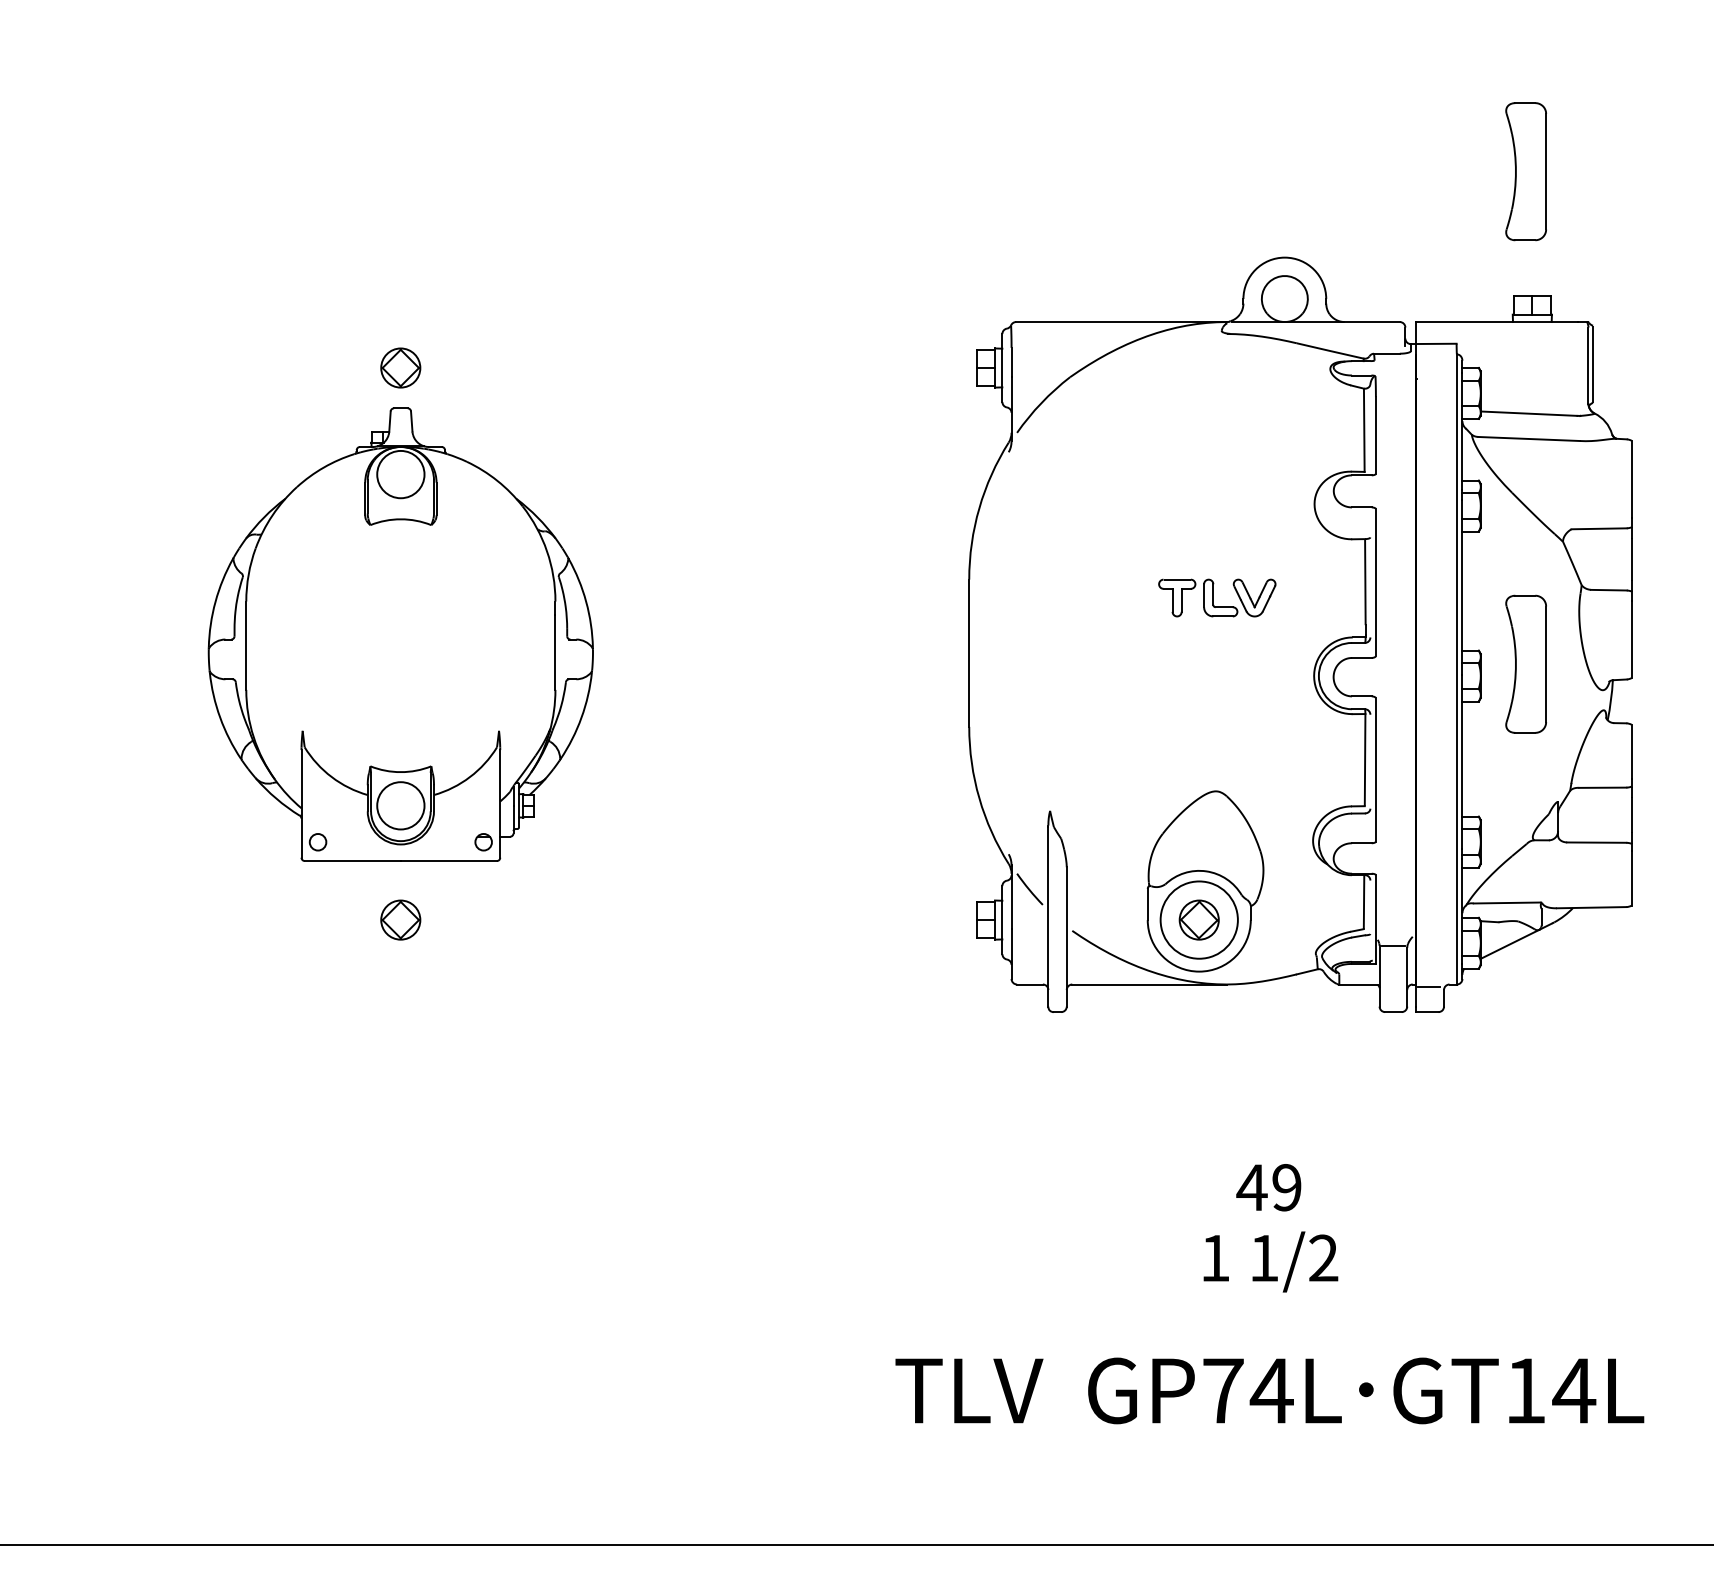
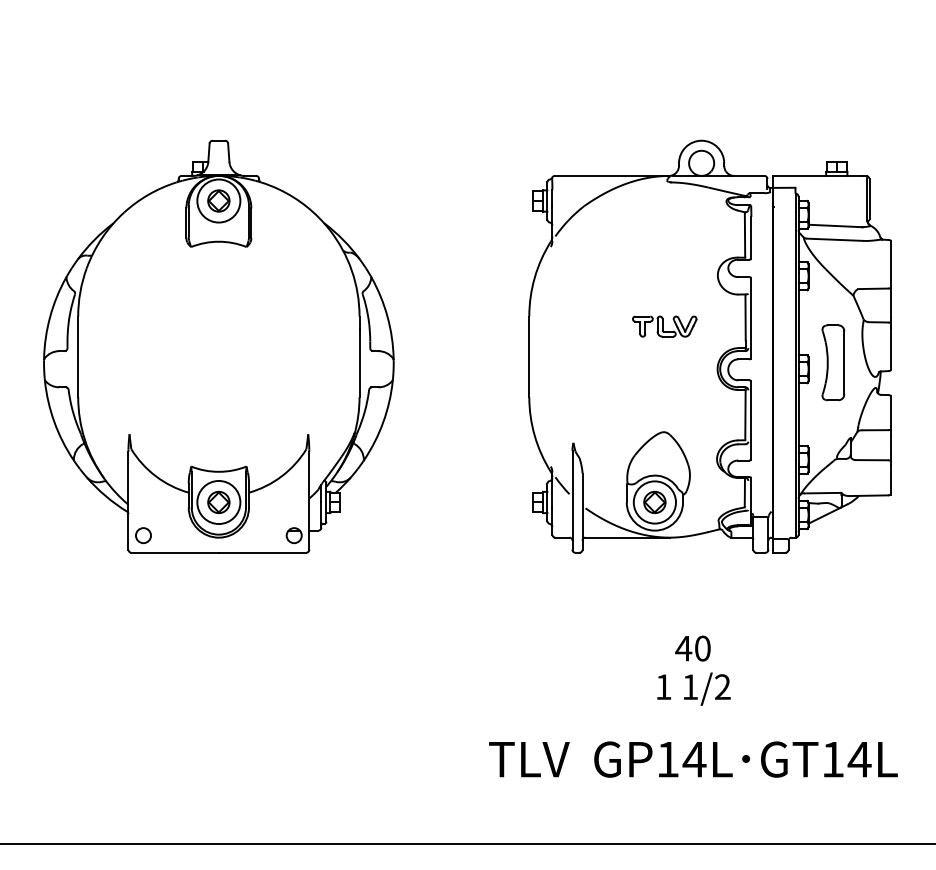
part: (1526, 171) -> (833, 93), removed
part: (400, 634) -> (218, 346), size x1.67
text: (1286, 1187) -> (702, 648), 49 -> 40
text: (1224, 1390) -> (668, 759), GP74L -> GP14L

